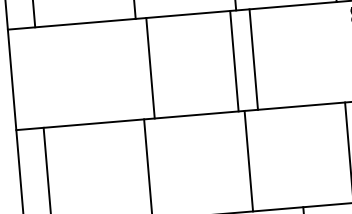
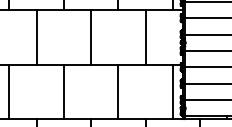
line: (253, 59) -> (145, 37), moved
line: (235, 61) -> (91, 37), moved
line: (150, 68) -> (36, 37), moved

